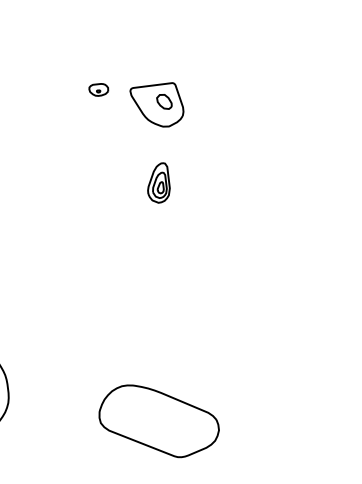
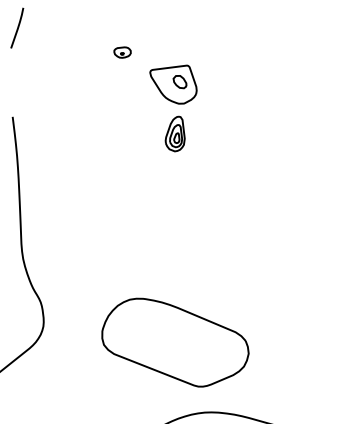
part: (156, 104) -> (173, 84), moved
part: (159, 421) -> (175, 342), size x1.4

